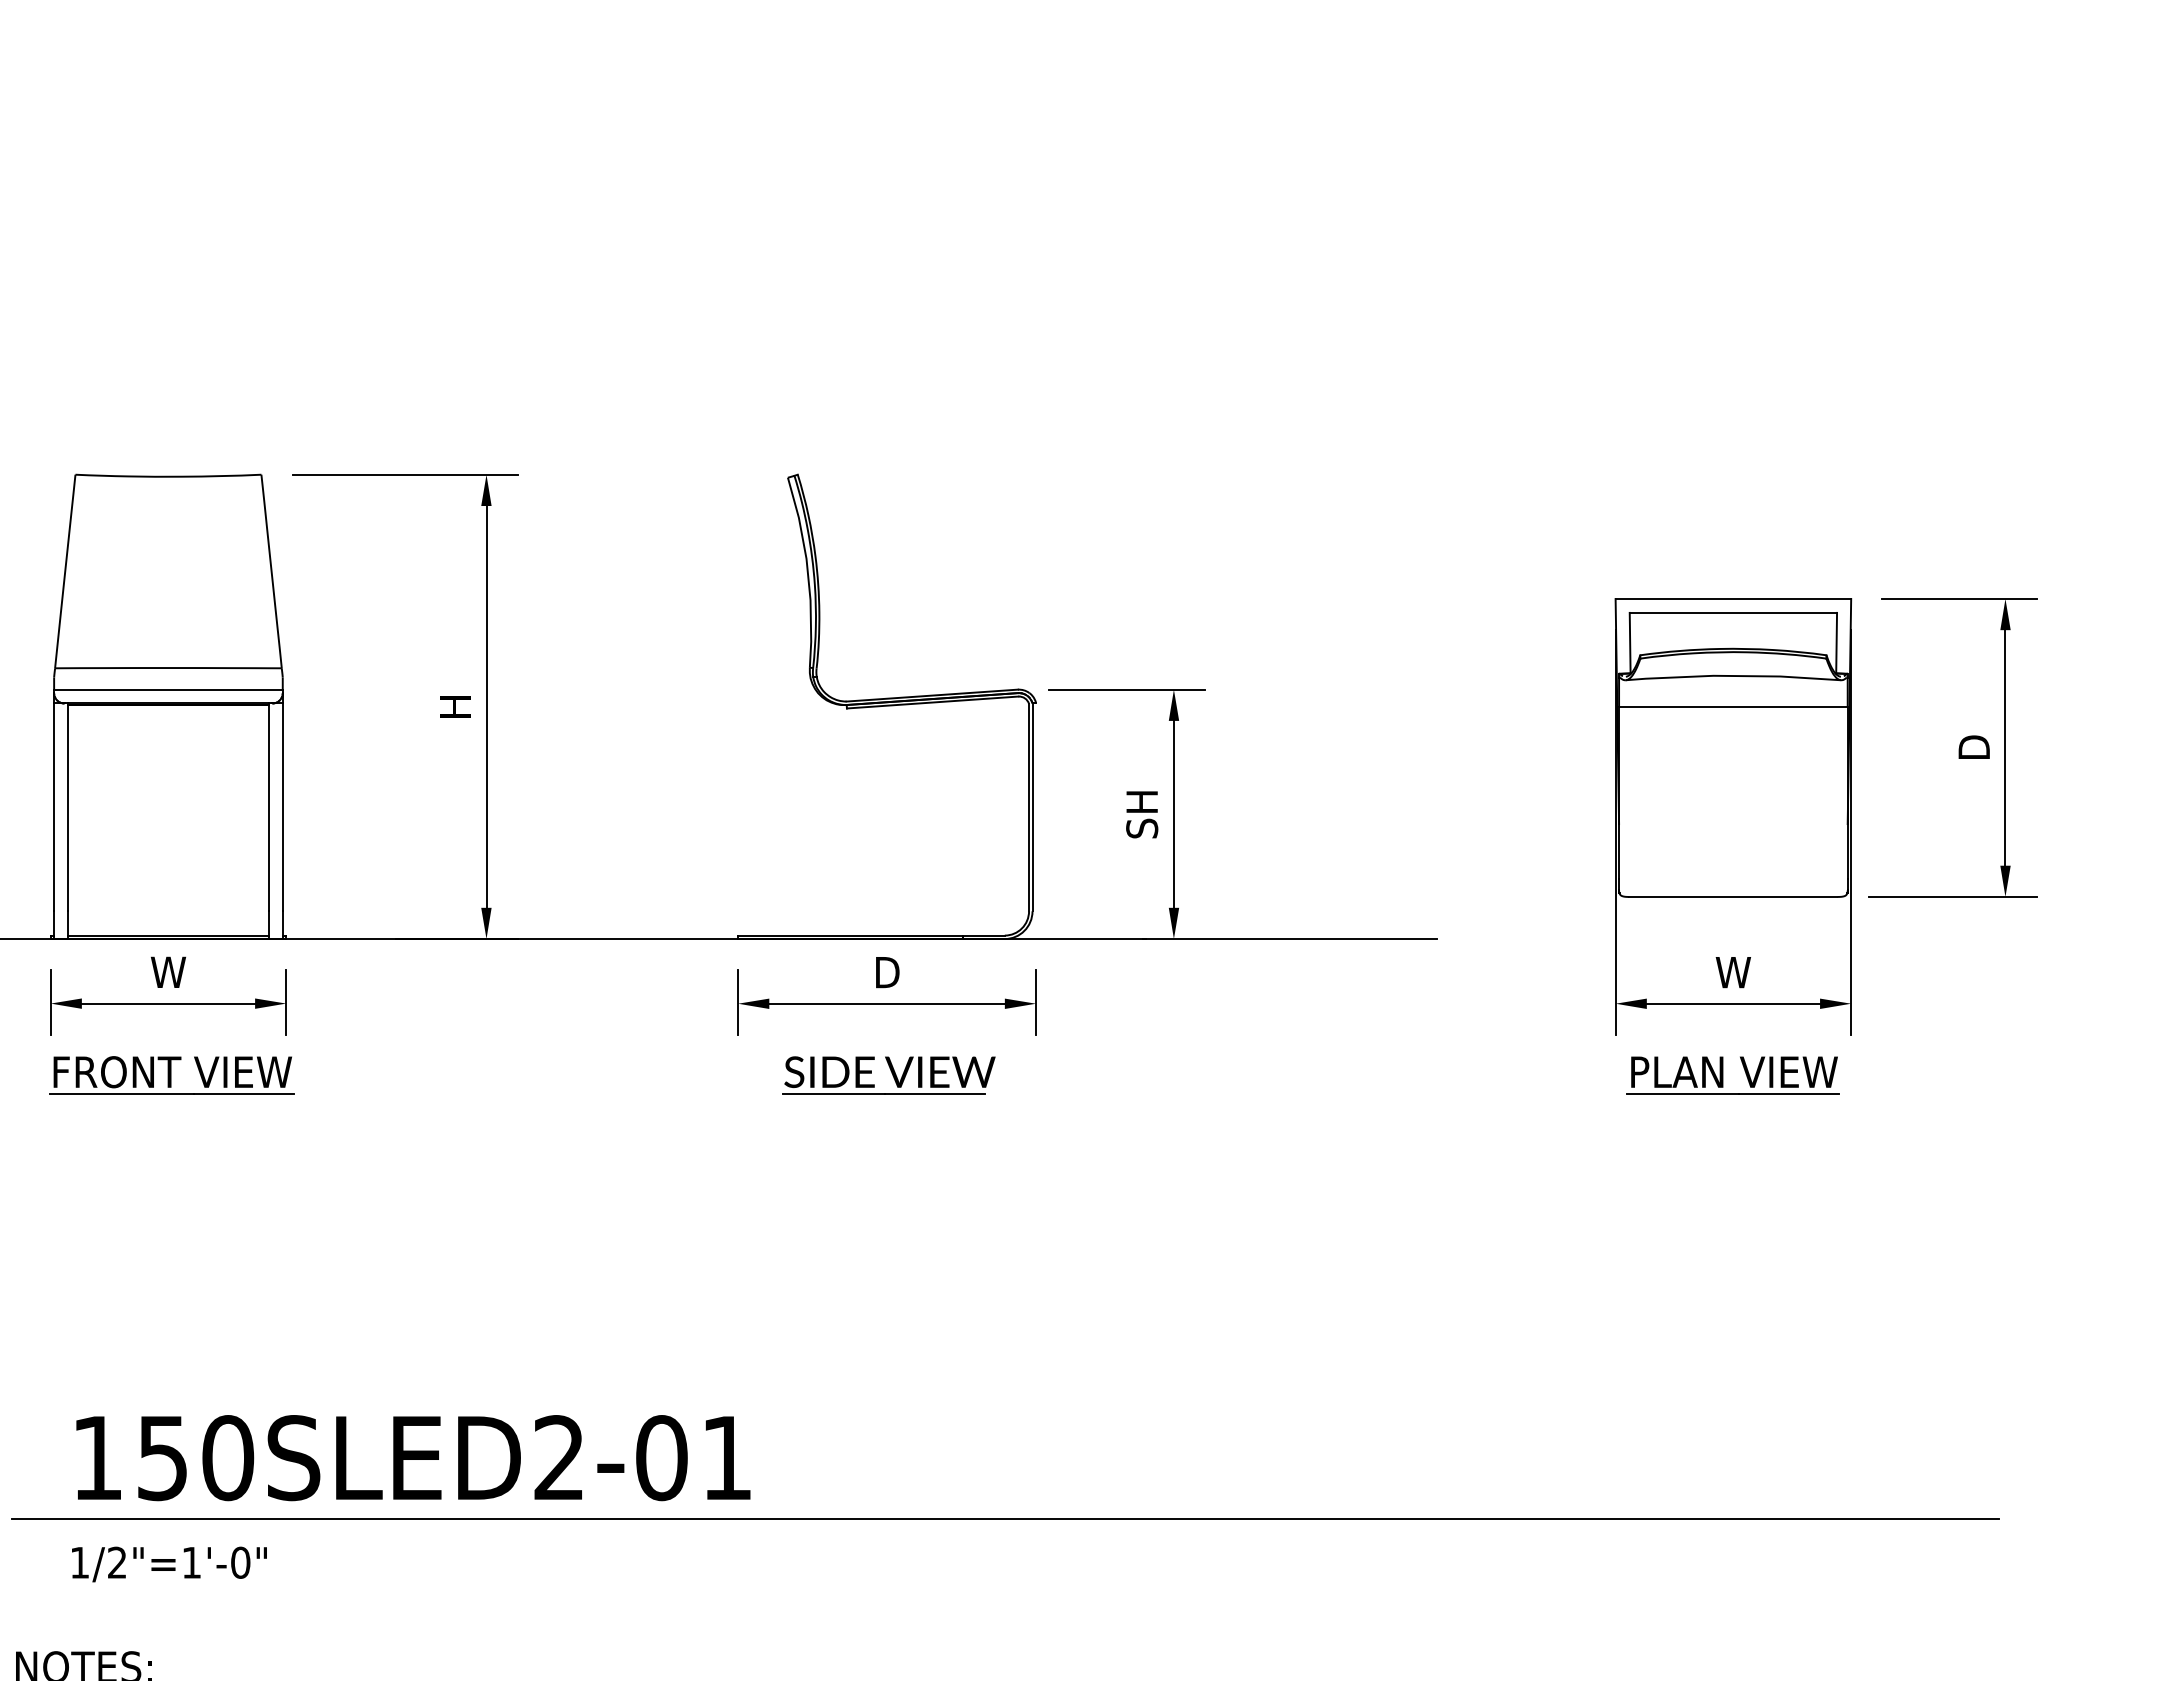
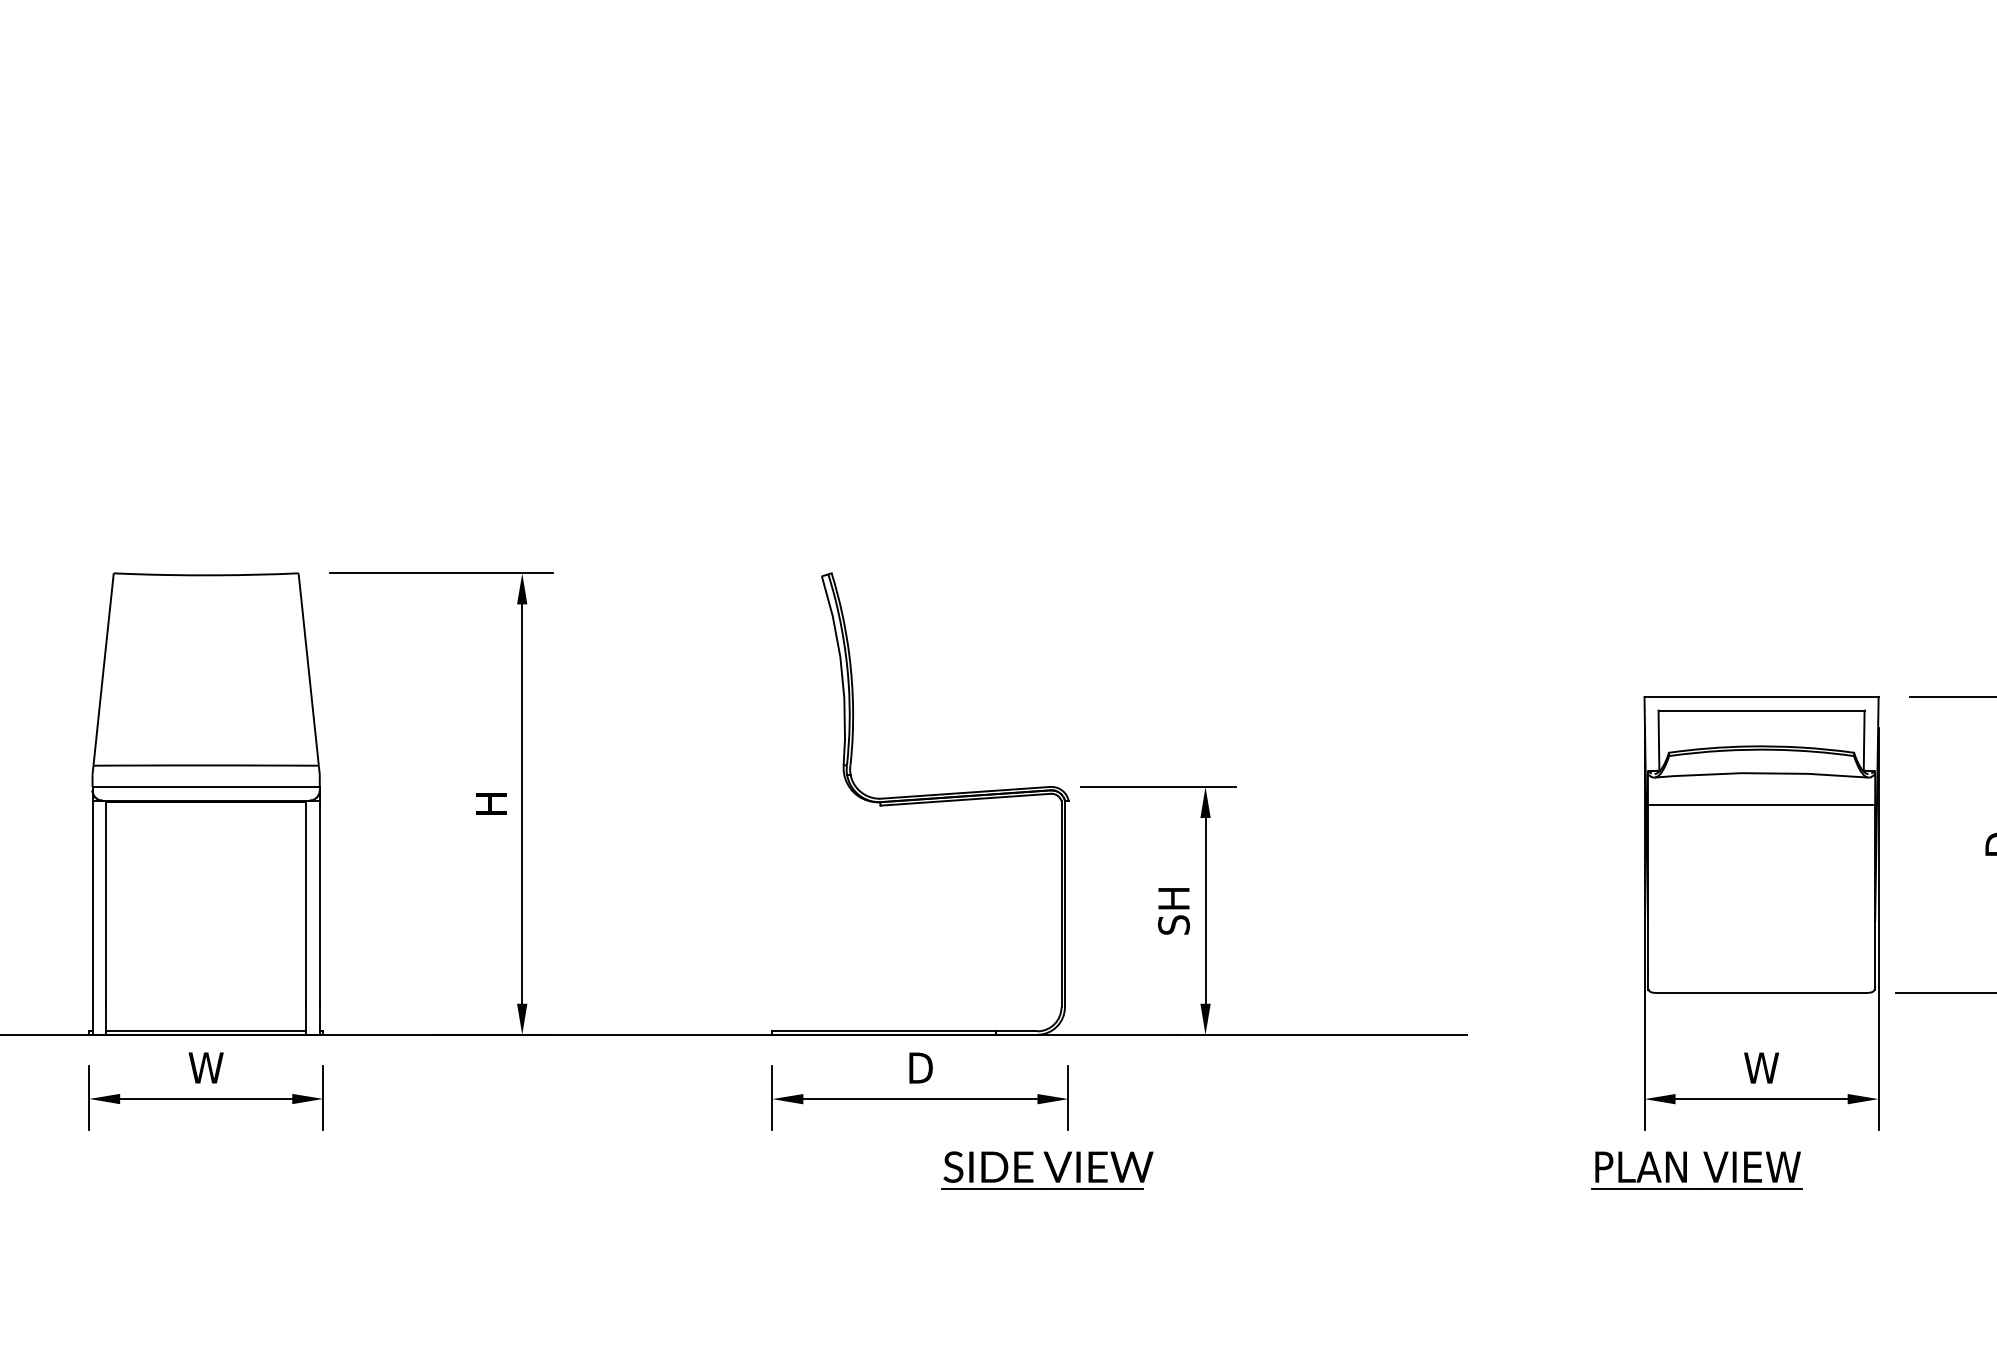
part: (171, 1075) -> (209, 1170), removed
part: (888, 1075) -> (1047, 1170), moved
part: (1723, 1075) -> (1687, 1170), moved

